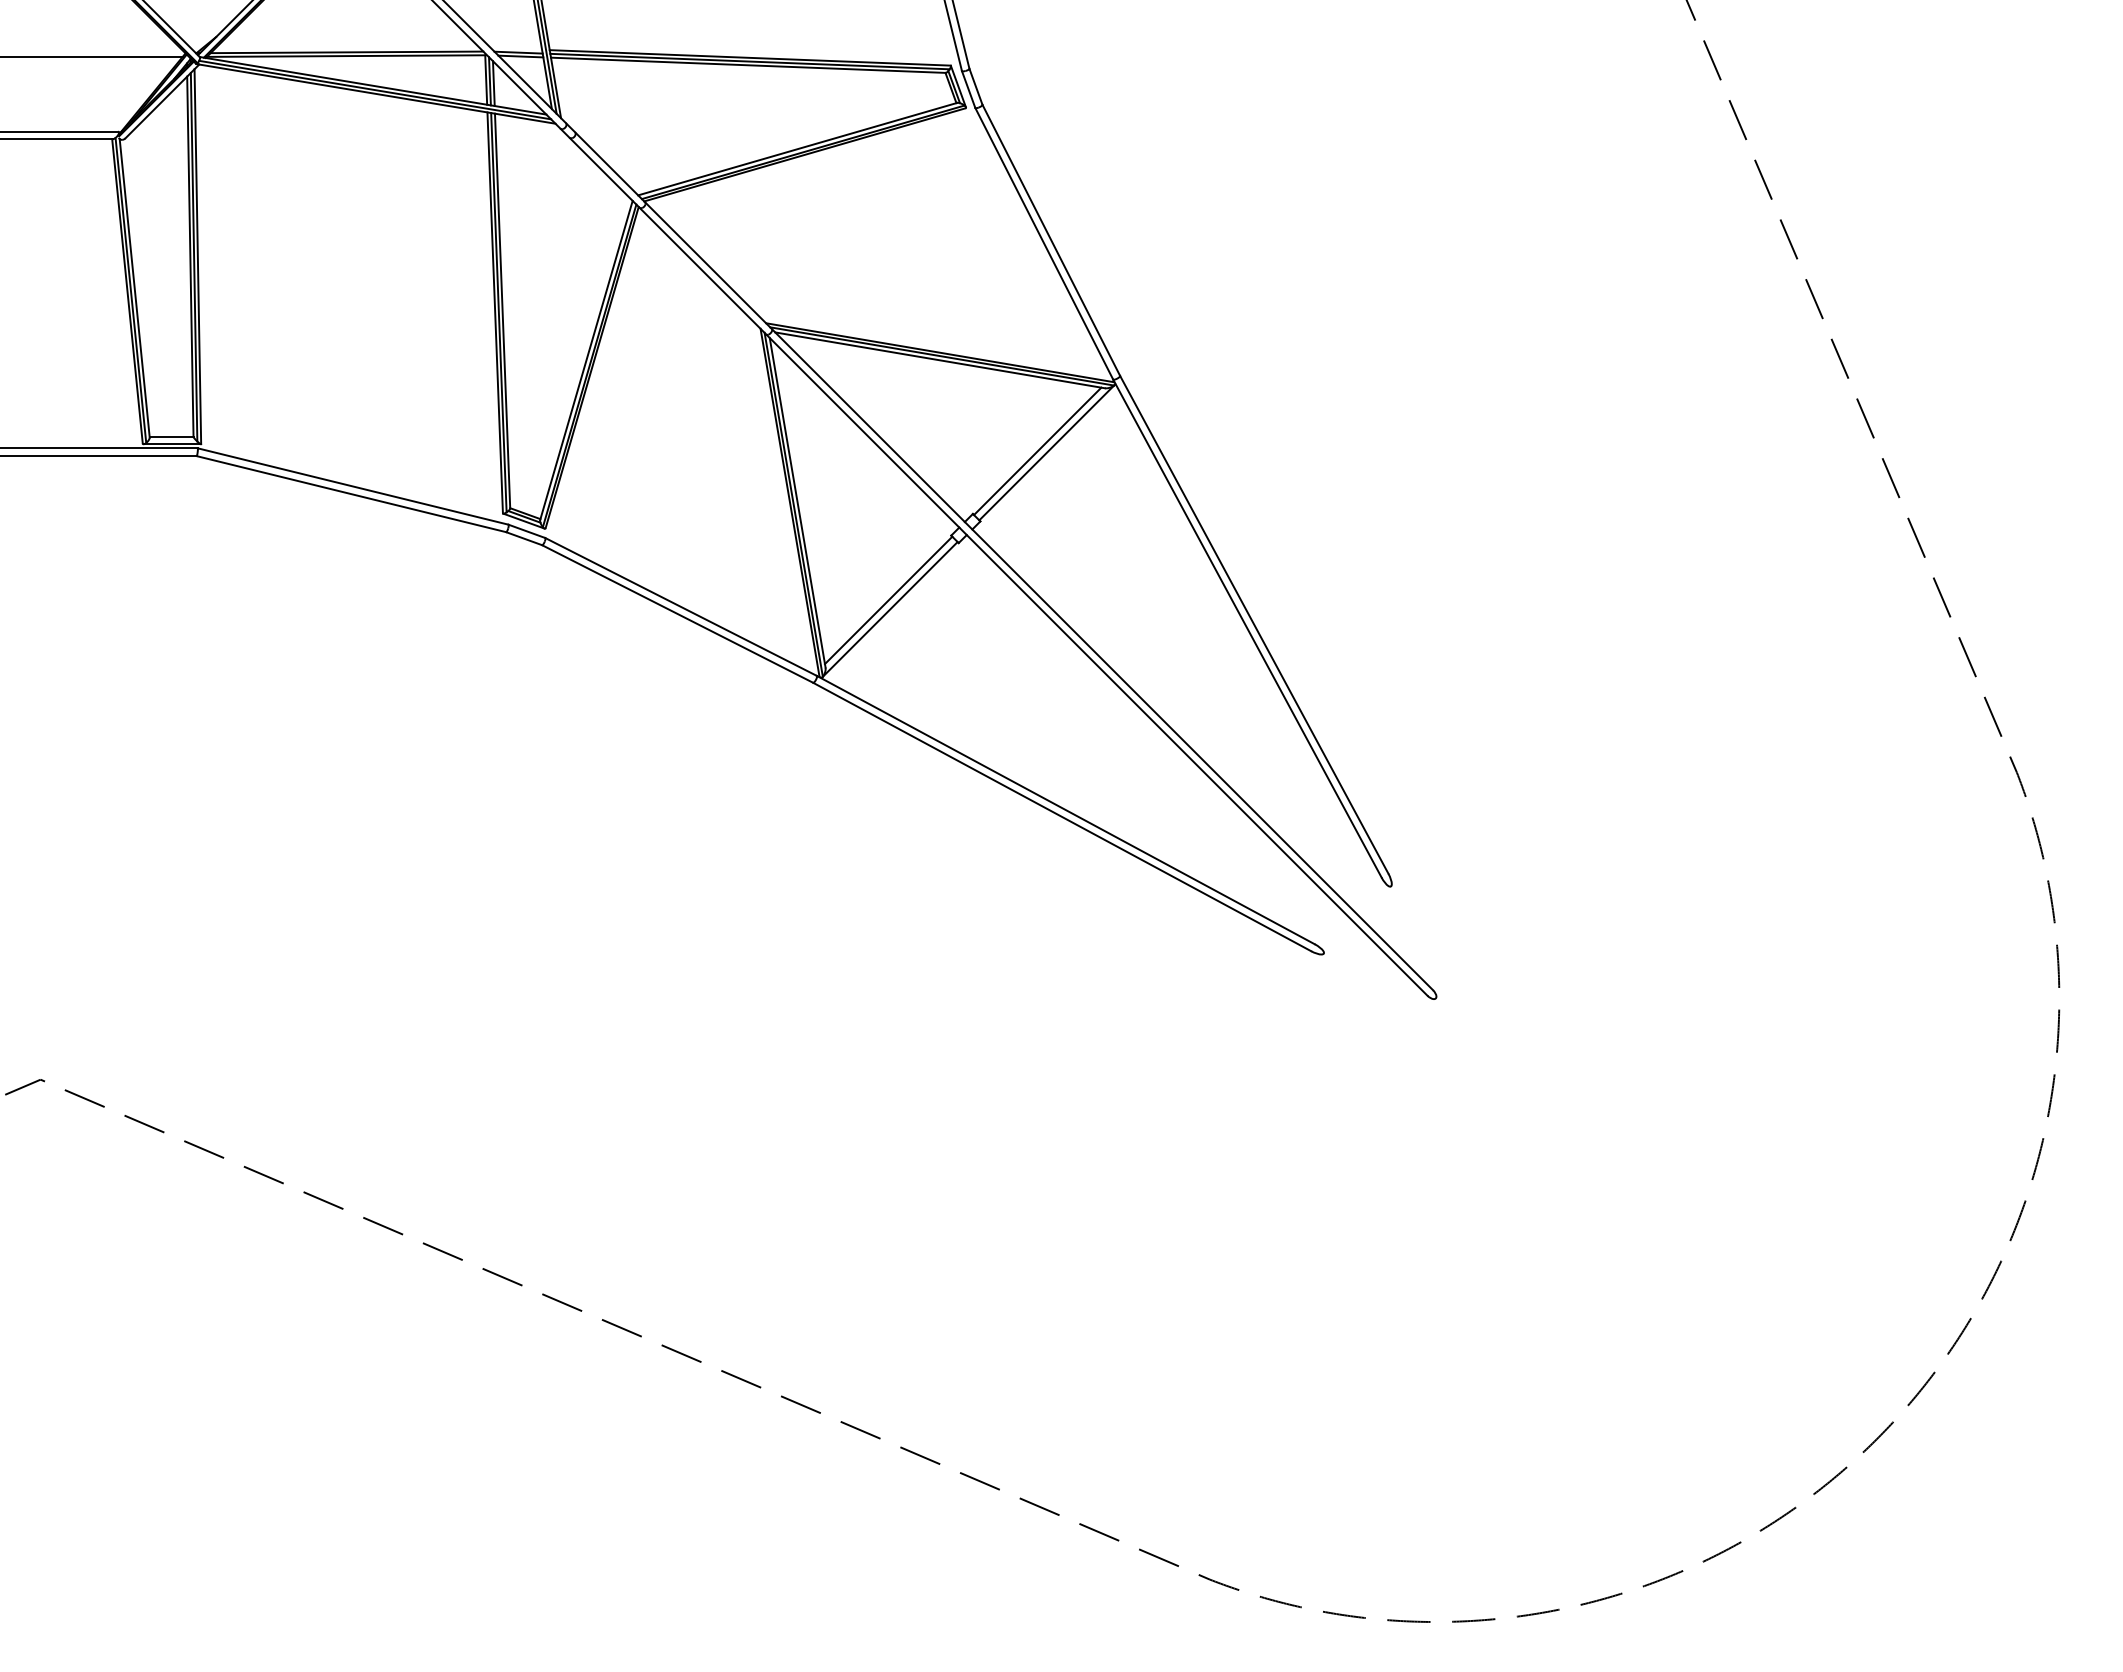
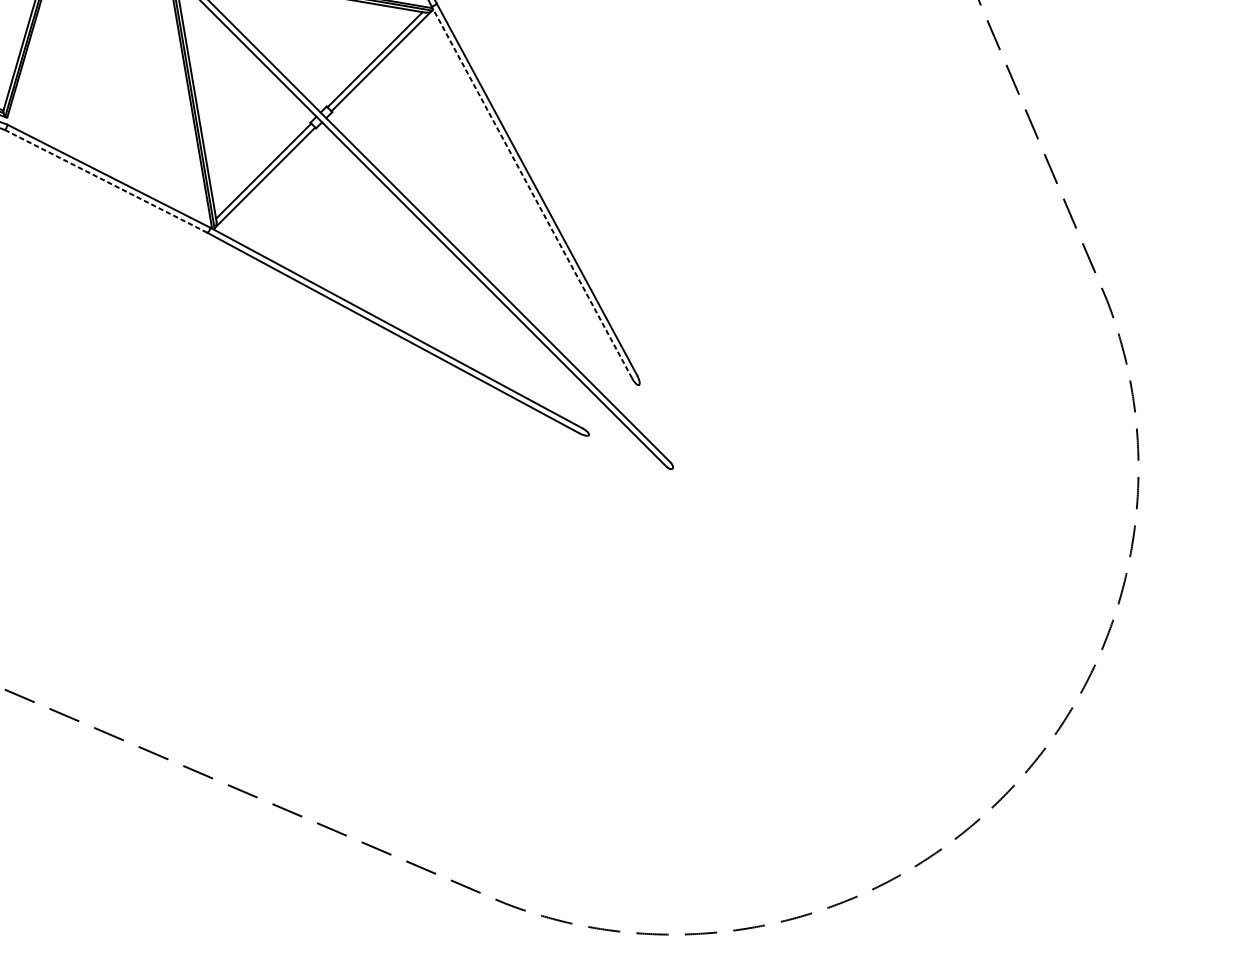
line: (678, 614) -> (106, 181), solid -> dashed
line: (1247, 628) -> (531, 192), solid -> dashed

